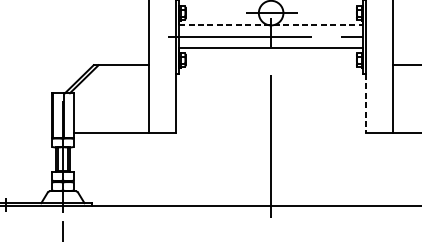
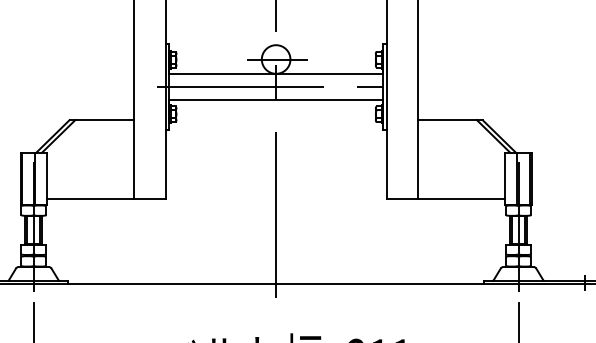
line: (271, 25) -> (276, 73), dashed -> solid
line: (365, 104) -> (386, 165), dashed -> solid

